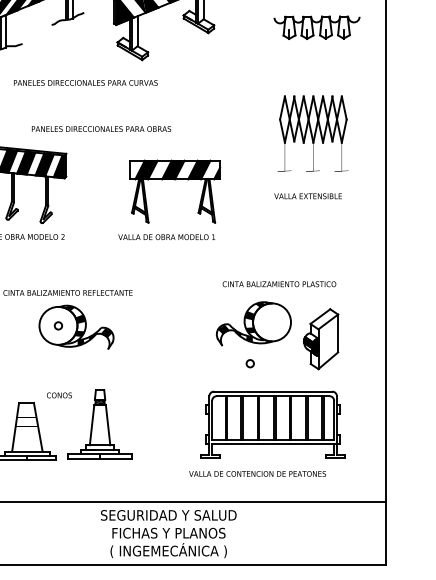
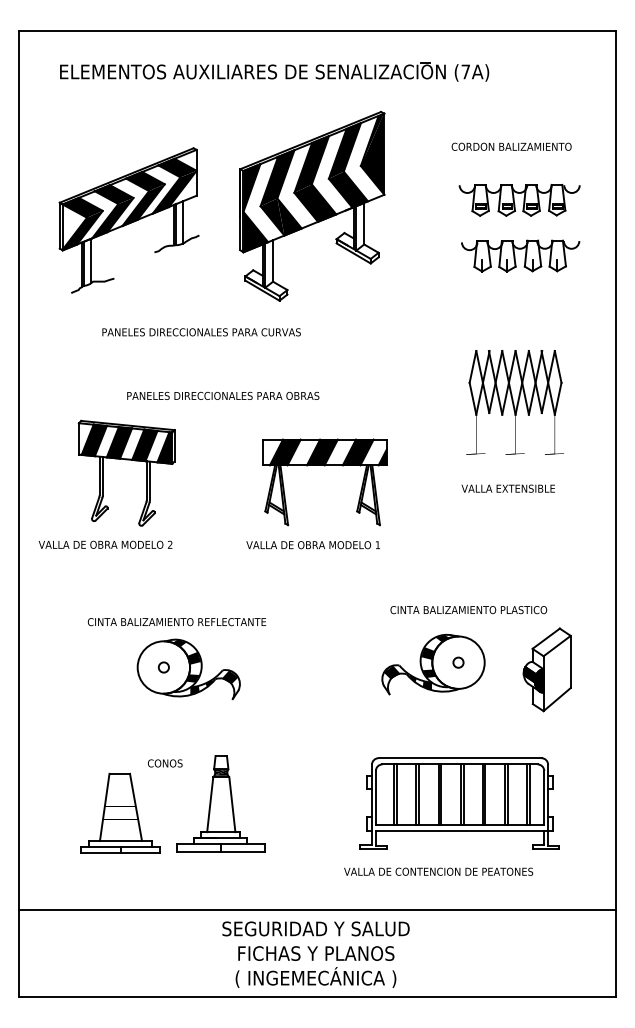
part: (320, 338) -> (546, 669), moved
circle: (250, 363) -> (458, 662), moved

